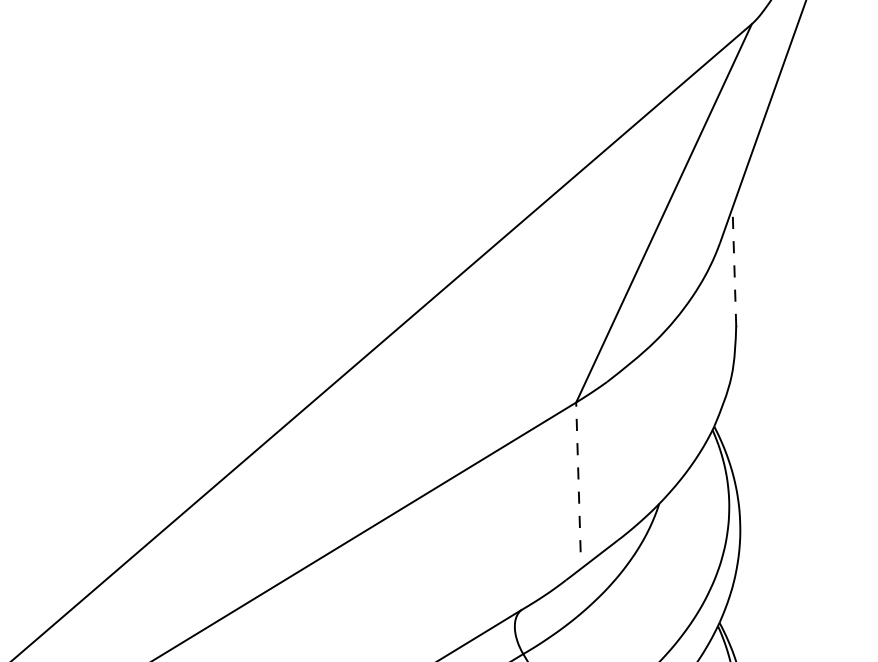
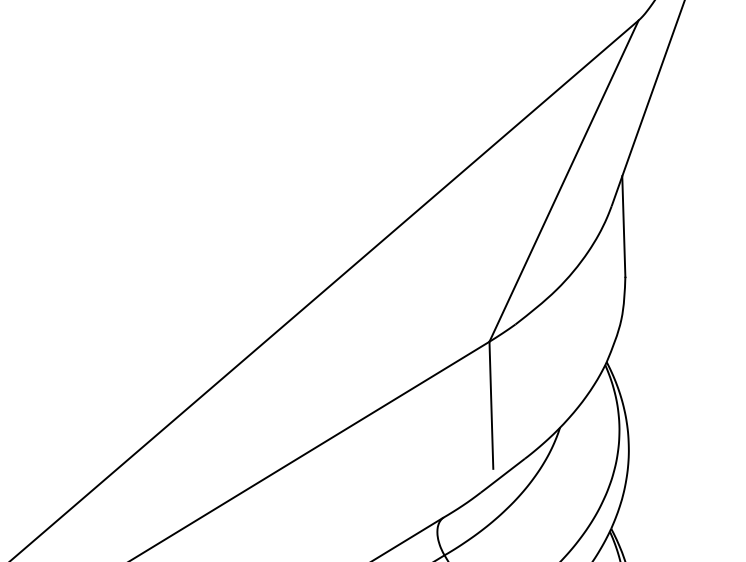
line: (734, 266) -> (623, 226), dashed -> solid
line: (578, 477) -> (491, 405), dashed -> solid

